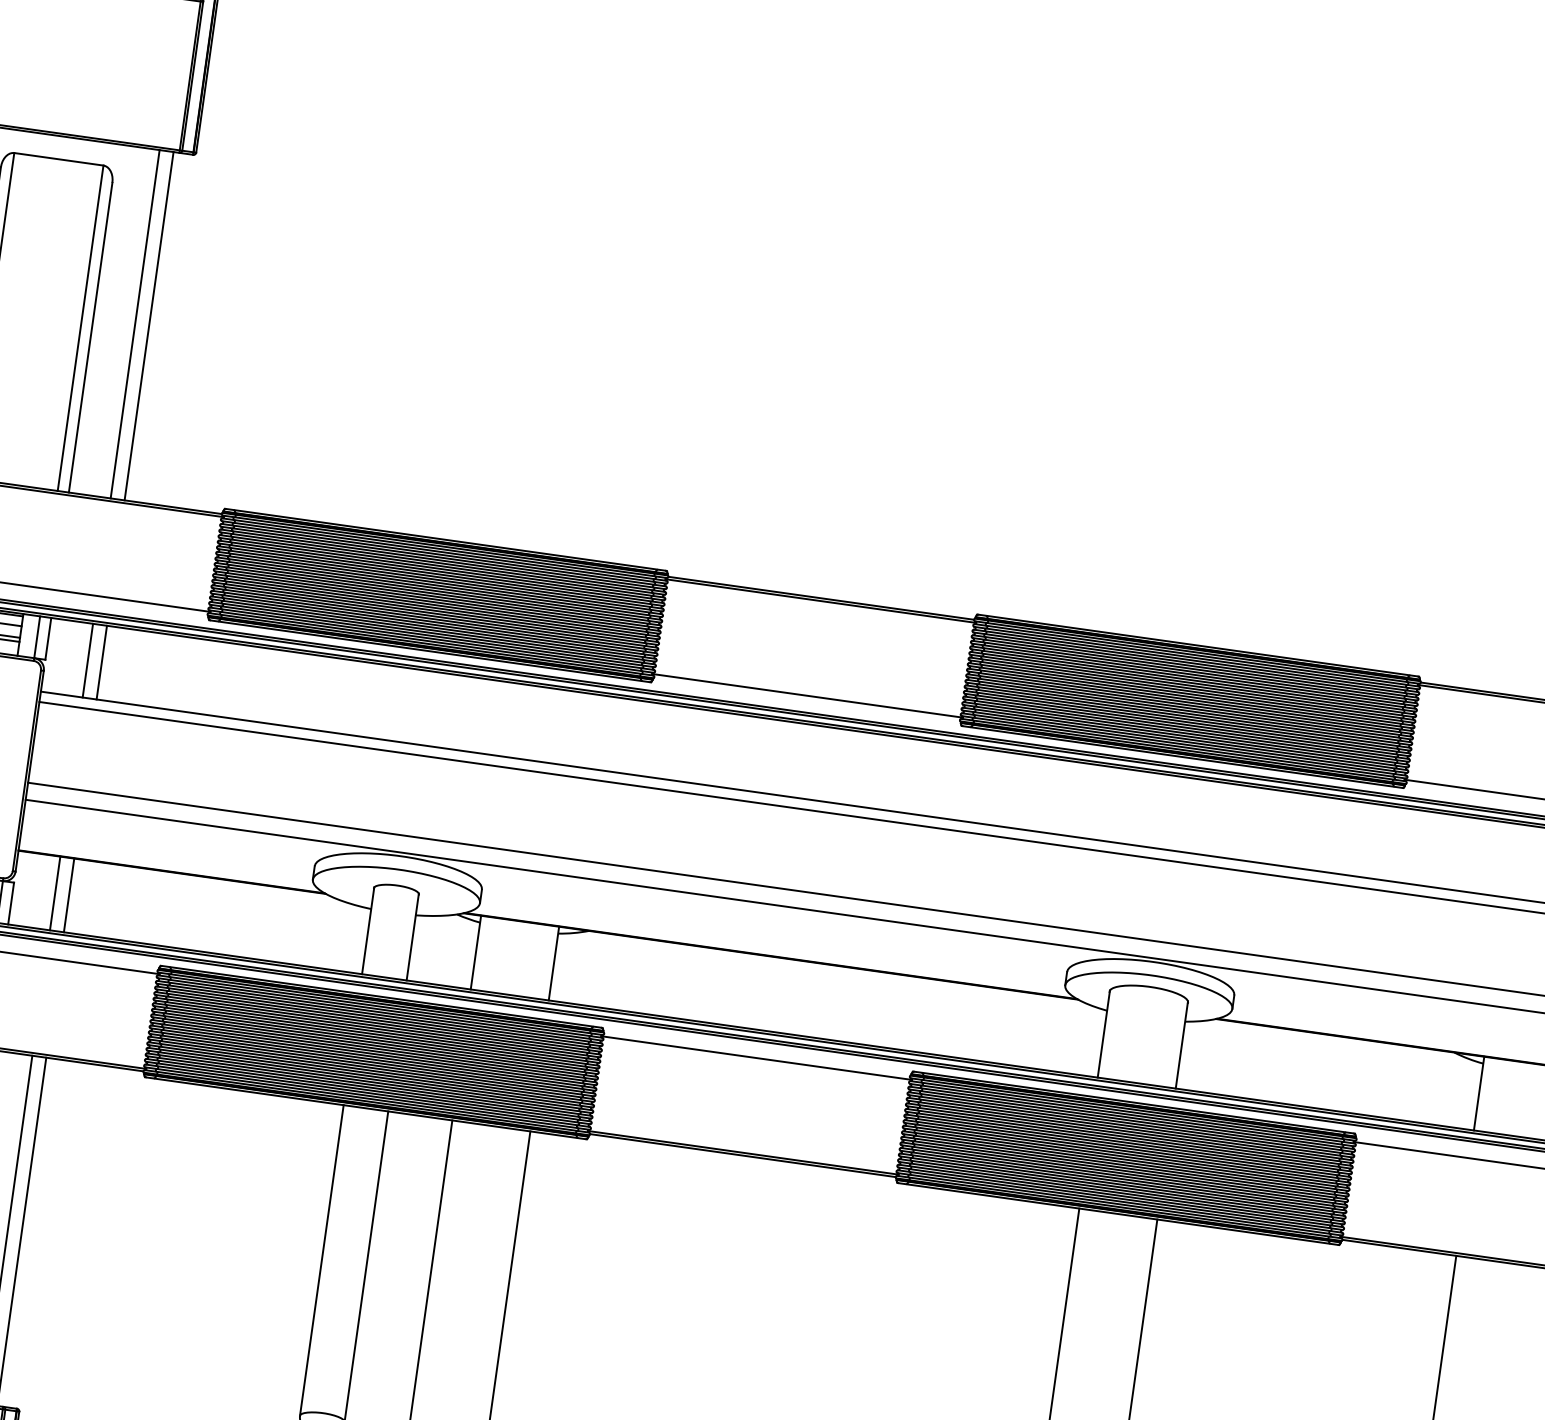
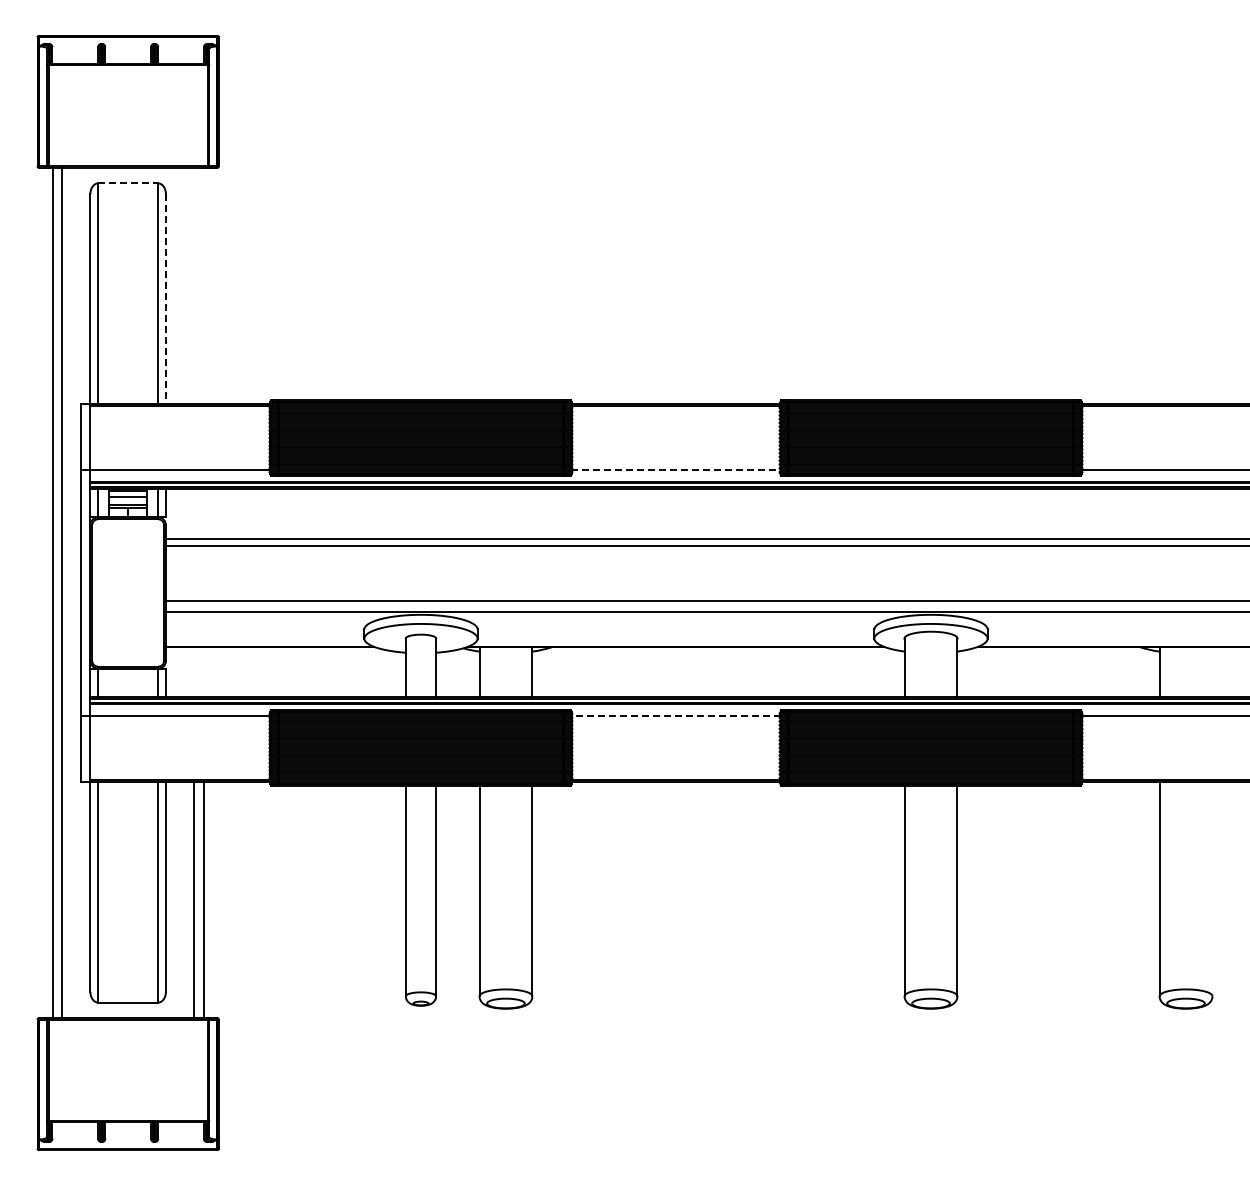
line: (59, 159) -> (128, 183), solid -> dashed
line: (135, 323) -> (194, 285), removed
line: (148, 325) -> (203, 285), removed
line: (89, 338) -> (165, 299), solid -> dashed
line: (88, 661) -> (194, 514), removed
line: (101, 663) -> (203, 514), removed
line: (808, 696) -> (676, 470), solid -> dashed
line: (55, 892) -> (194, 671), removed
line: (68, 894) -> (203, 671), removed
line: (755, 1057) -> (675, 715), solid -> dashed

